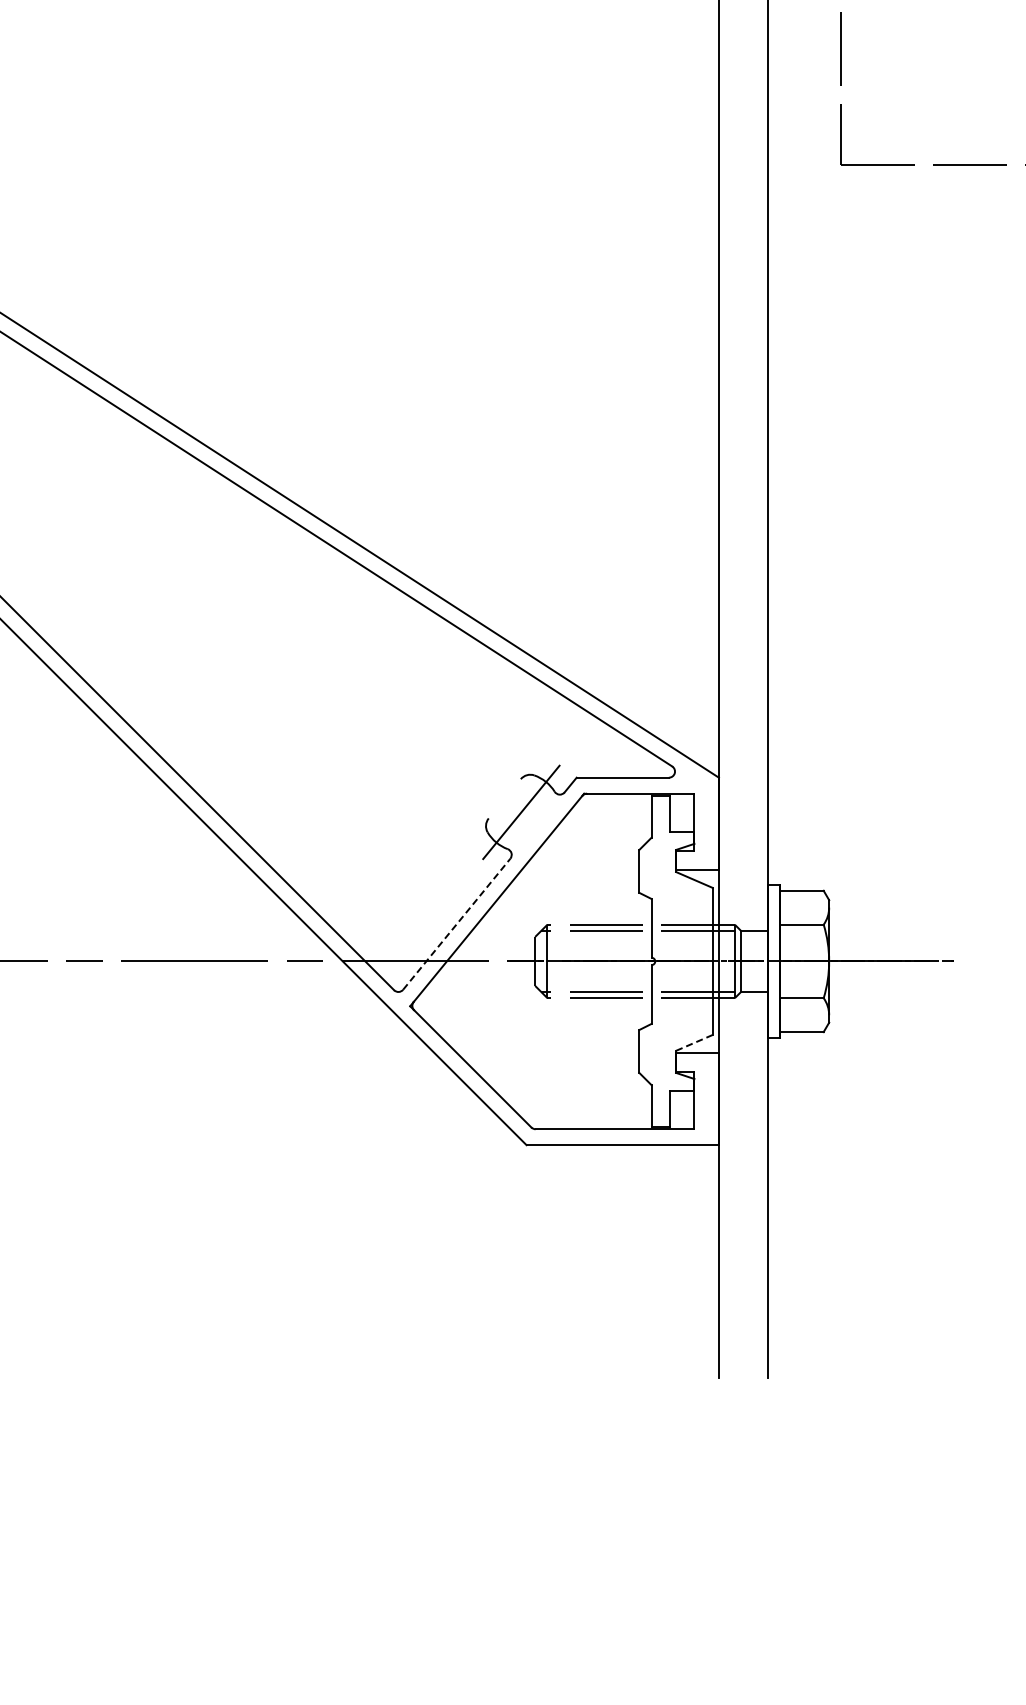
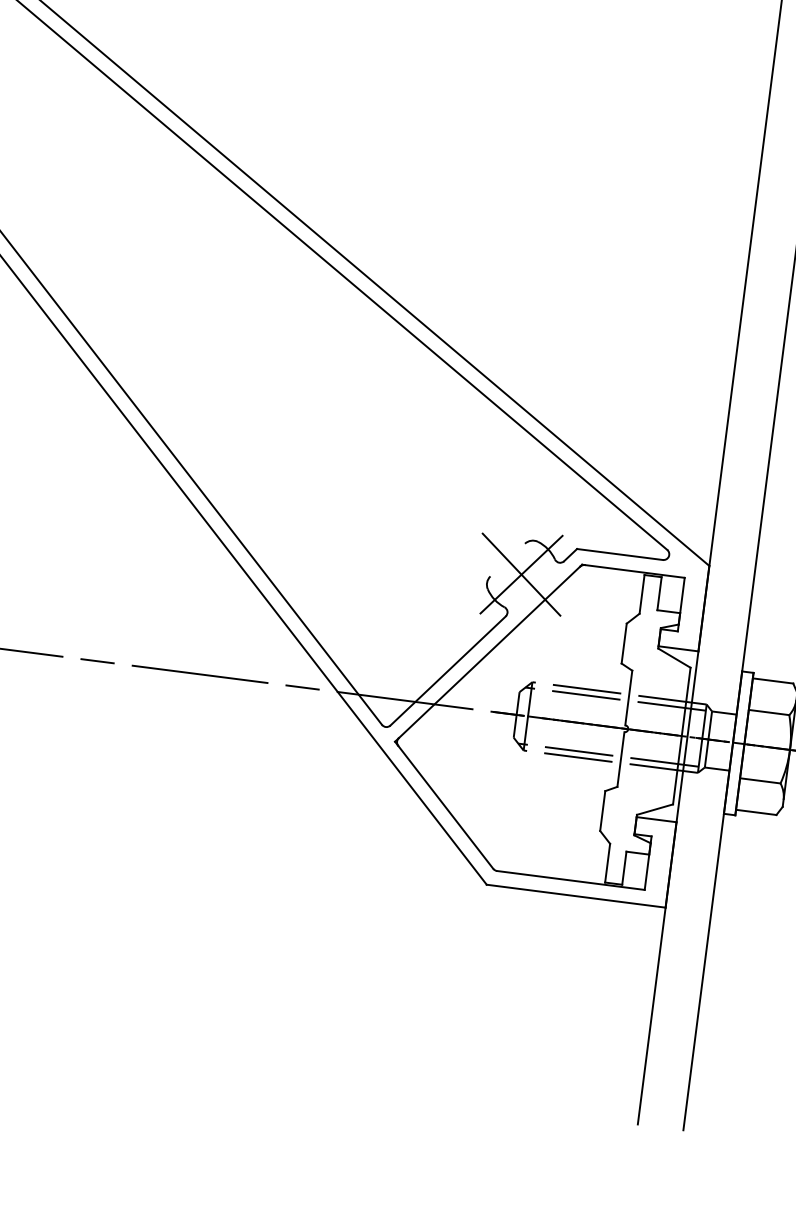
line: (520, 812) -> (520, 574), added
line: (456, 924) -> (447, 671), dashed -> solid
line: (694, 1043) -> (654, 810), dashed -> solid

